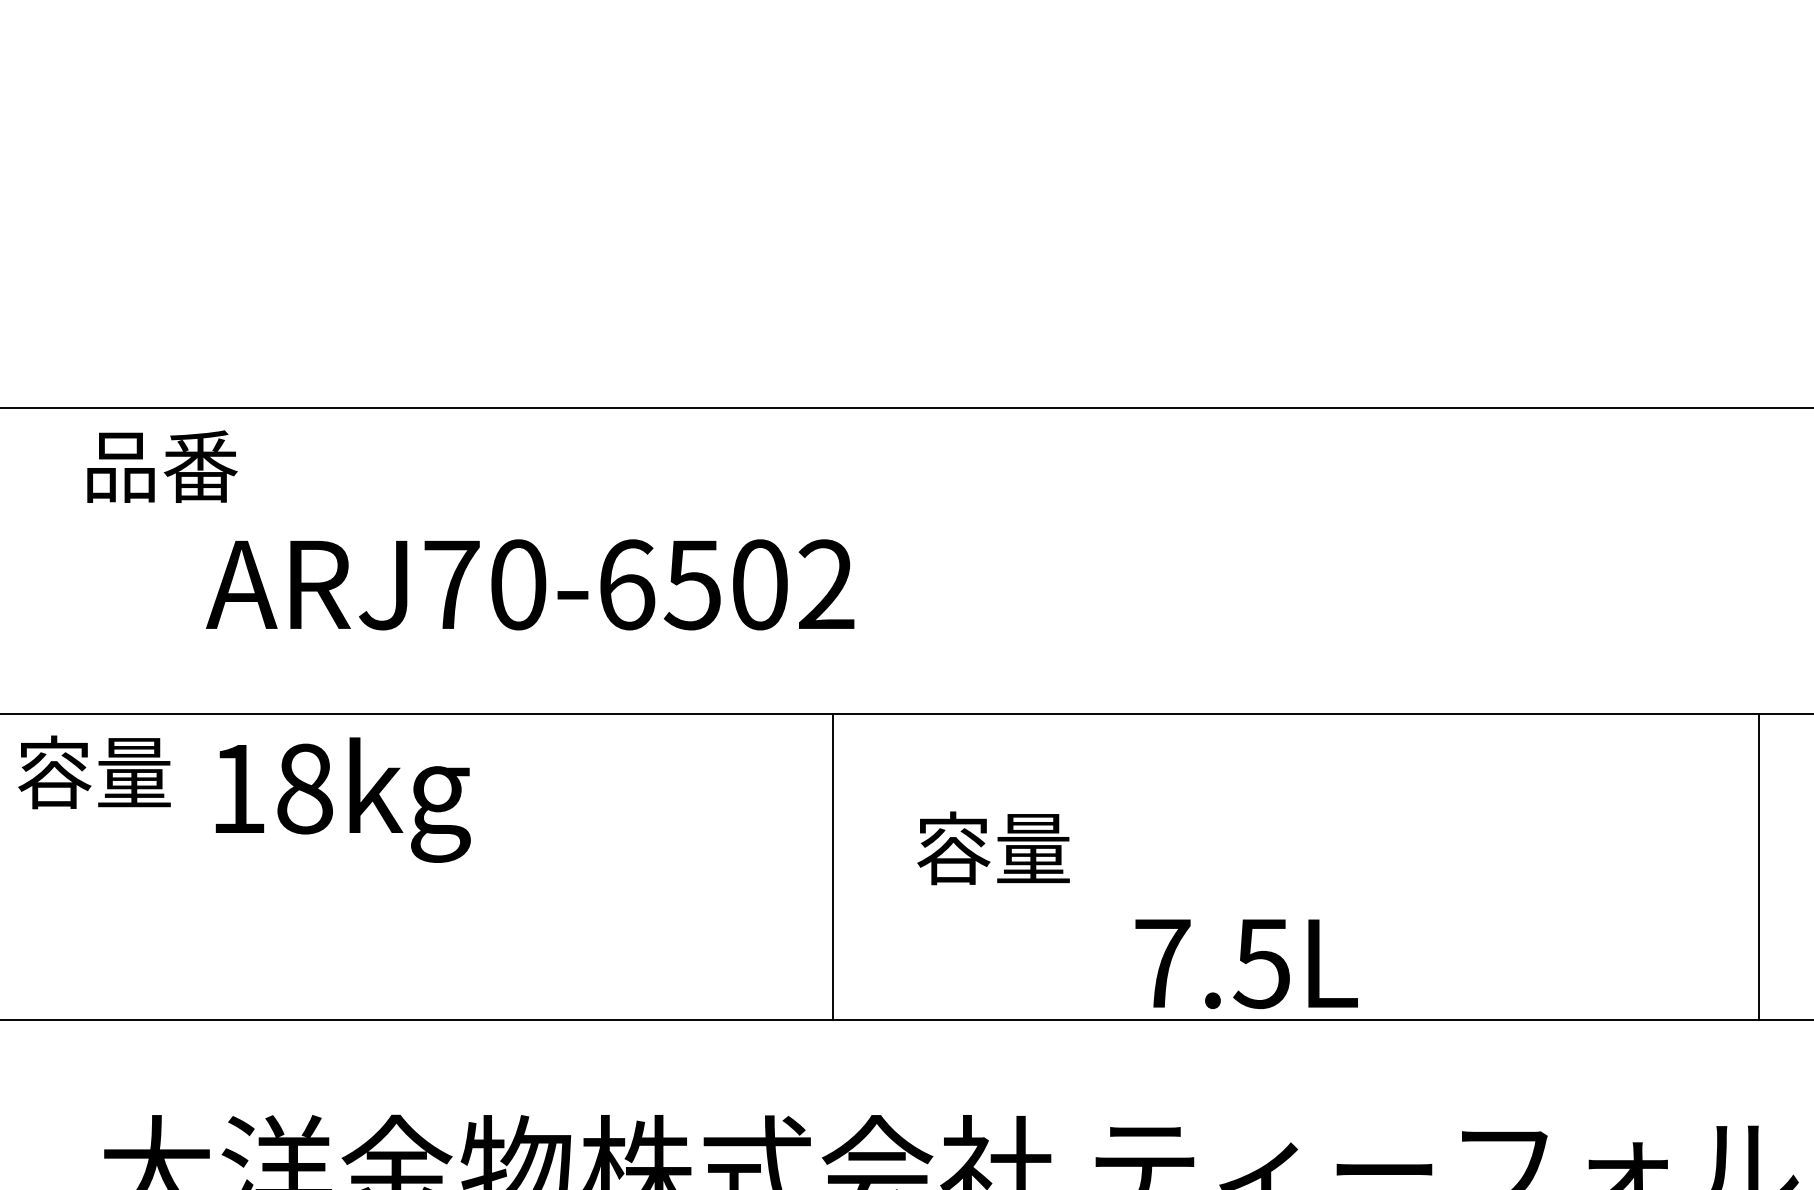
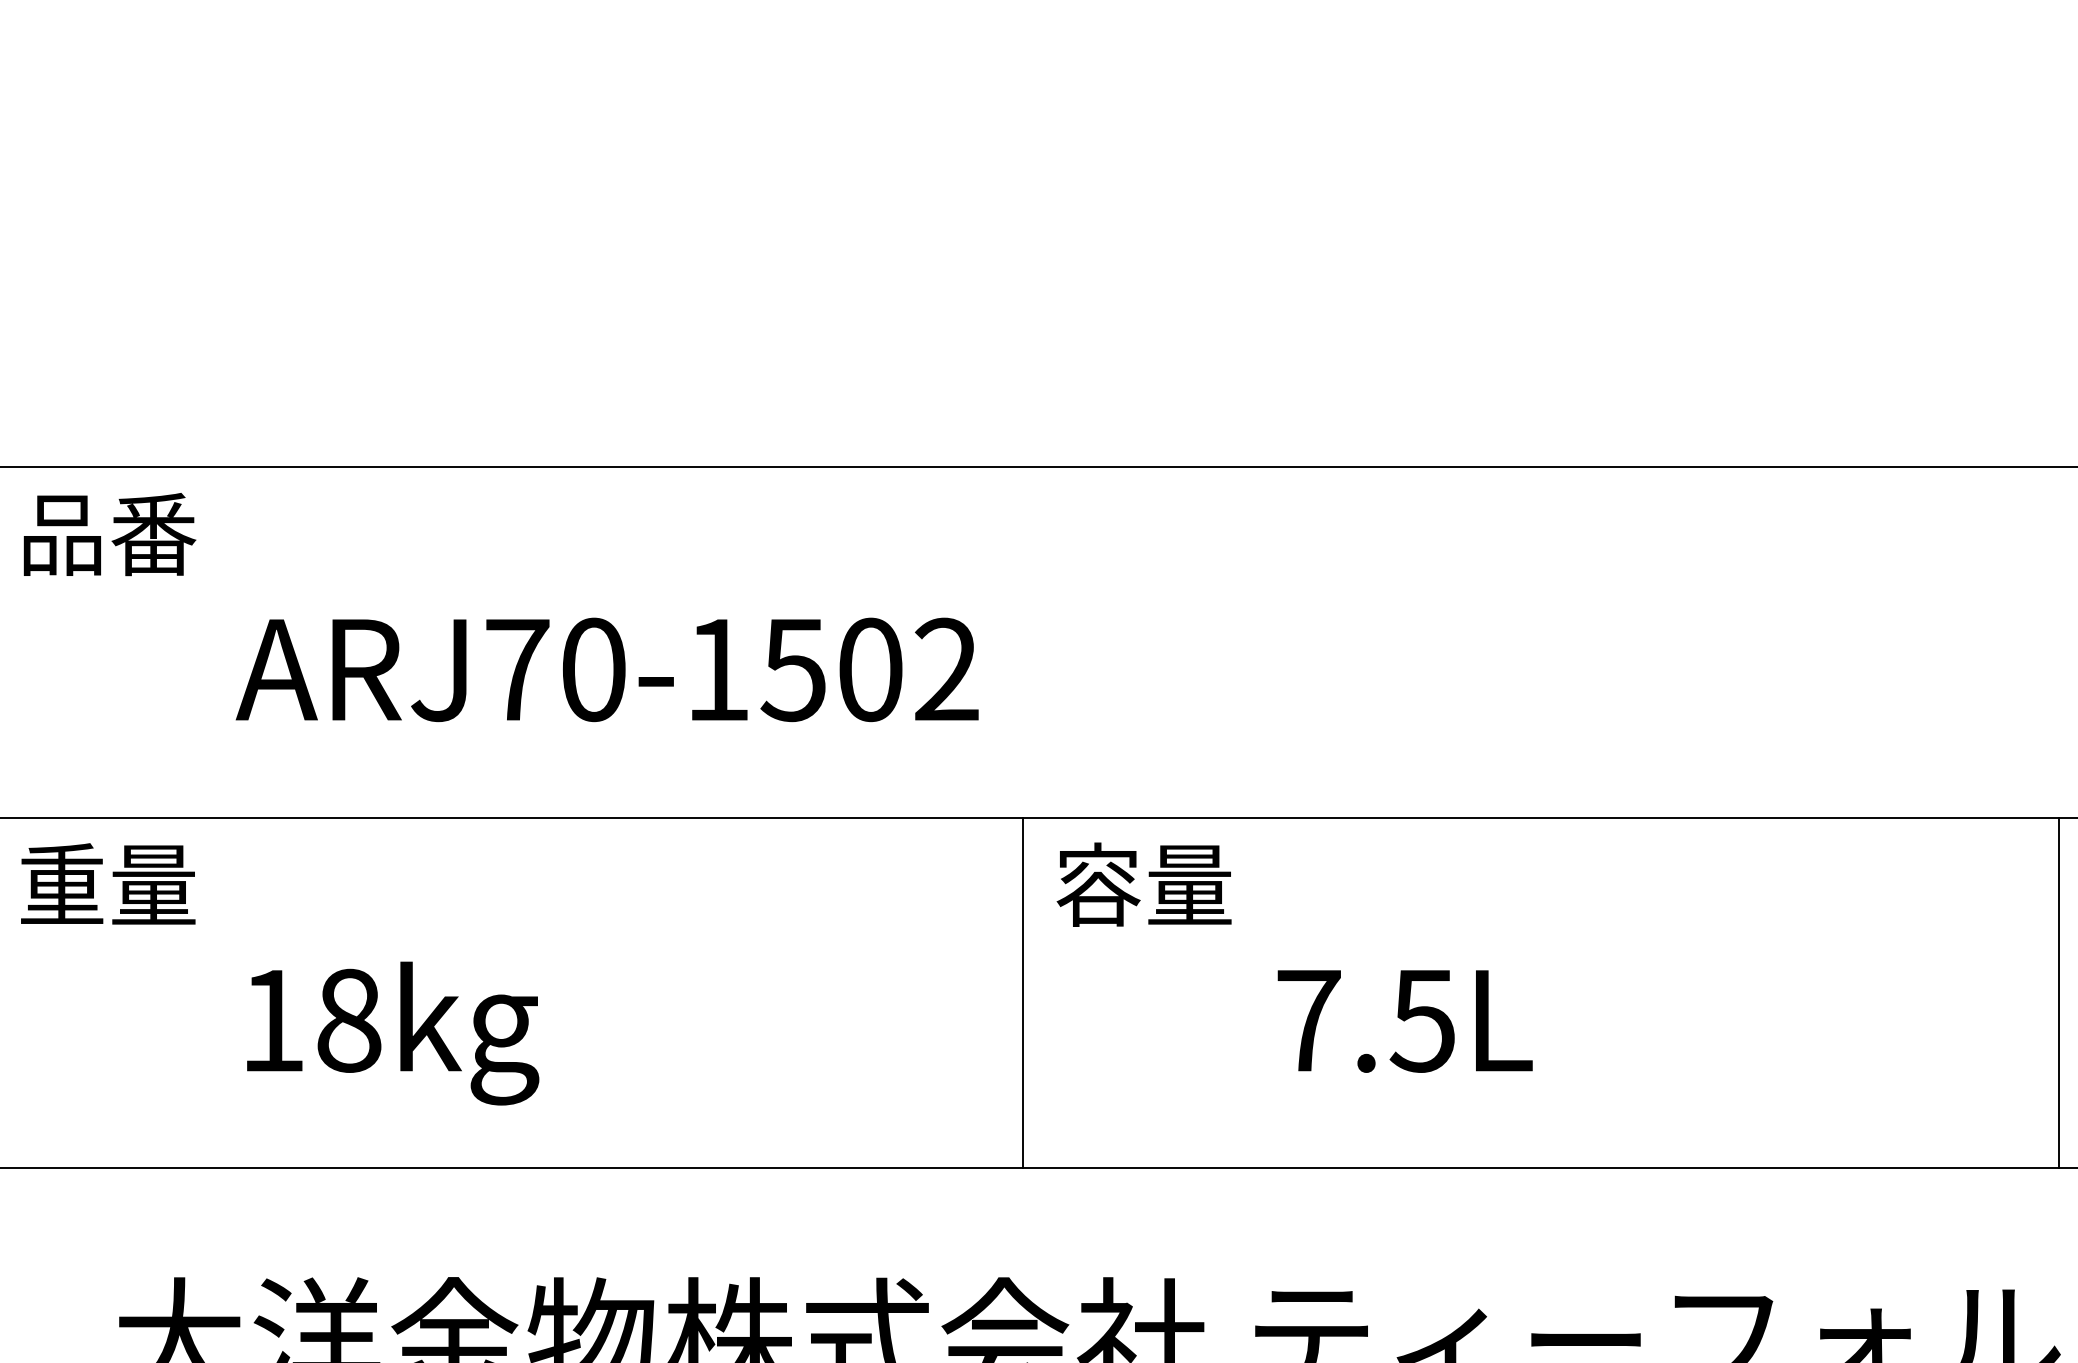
text: (162, 466) -> (109, 534), moved
text: (627, 584) -> (718, 669), ARJ70-6502 -> ARJ70-1502
text: (54, 772) -> (62, 884), 容量 -> 重量
text: (343, 800) -> (393, 1033), moved
text: (992, 848) -> (1143, 884), moved
line: (833, 866) -> (1023, 992), moved
line: (1759, 866) -> (2059, 992), moved
text: (1246, 964) -> (1404, 1021), moved

